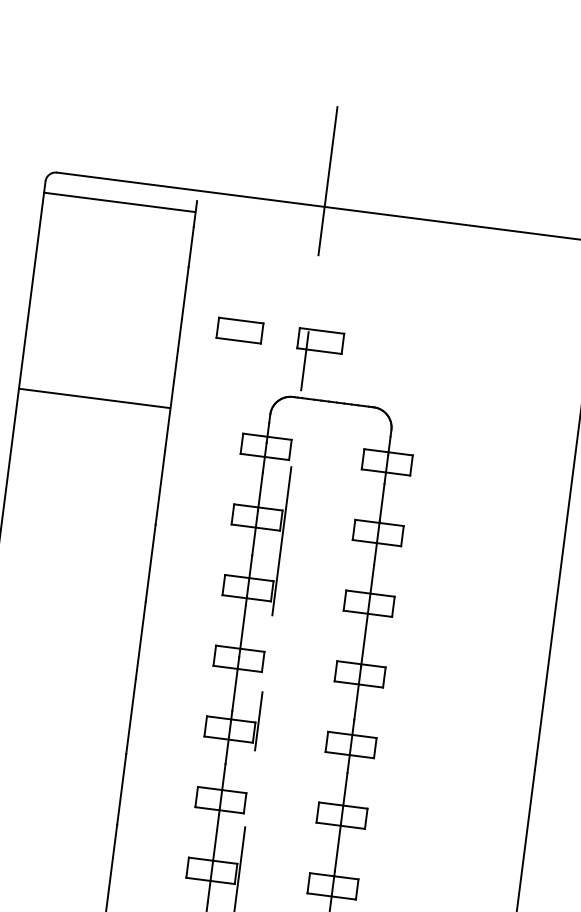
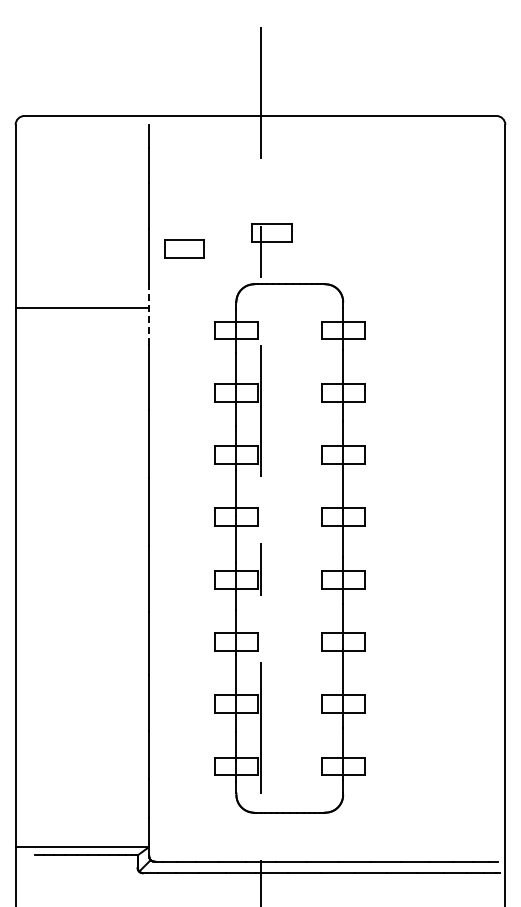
line: (118, 201) -> (81, 134), removed
part: (239, 330) -> (184, 248), moved
line: (169, 416) -> (149, 314), solid -> dashed

